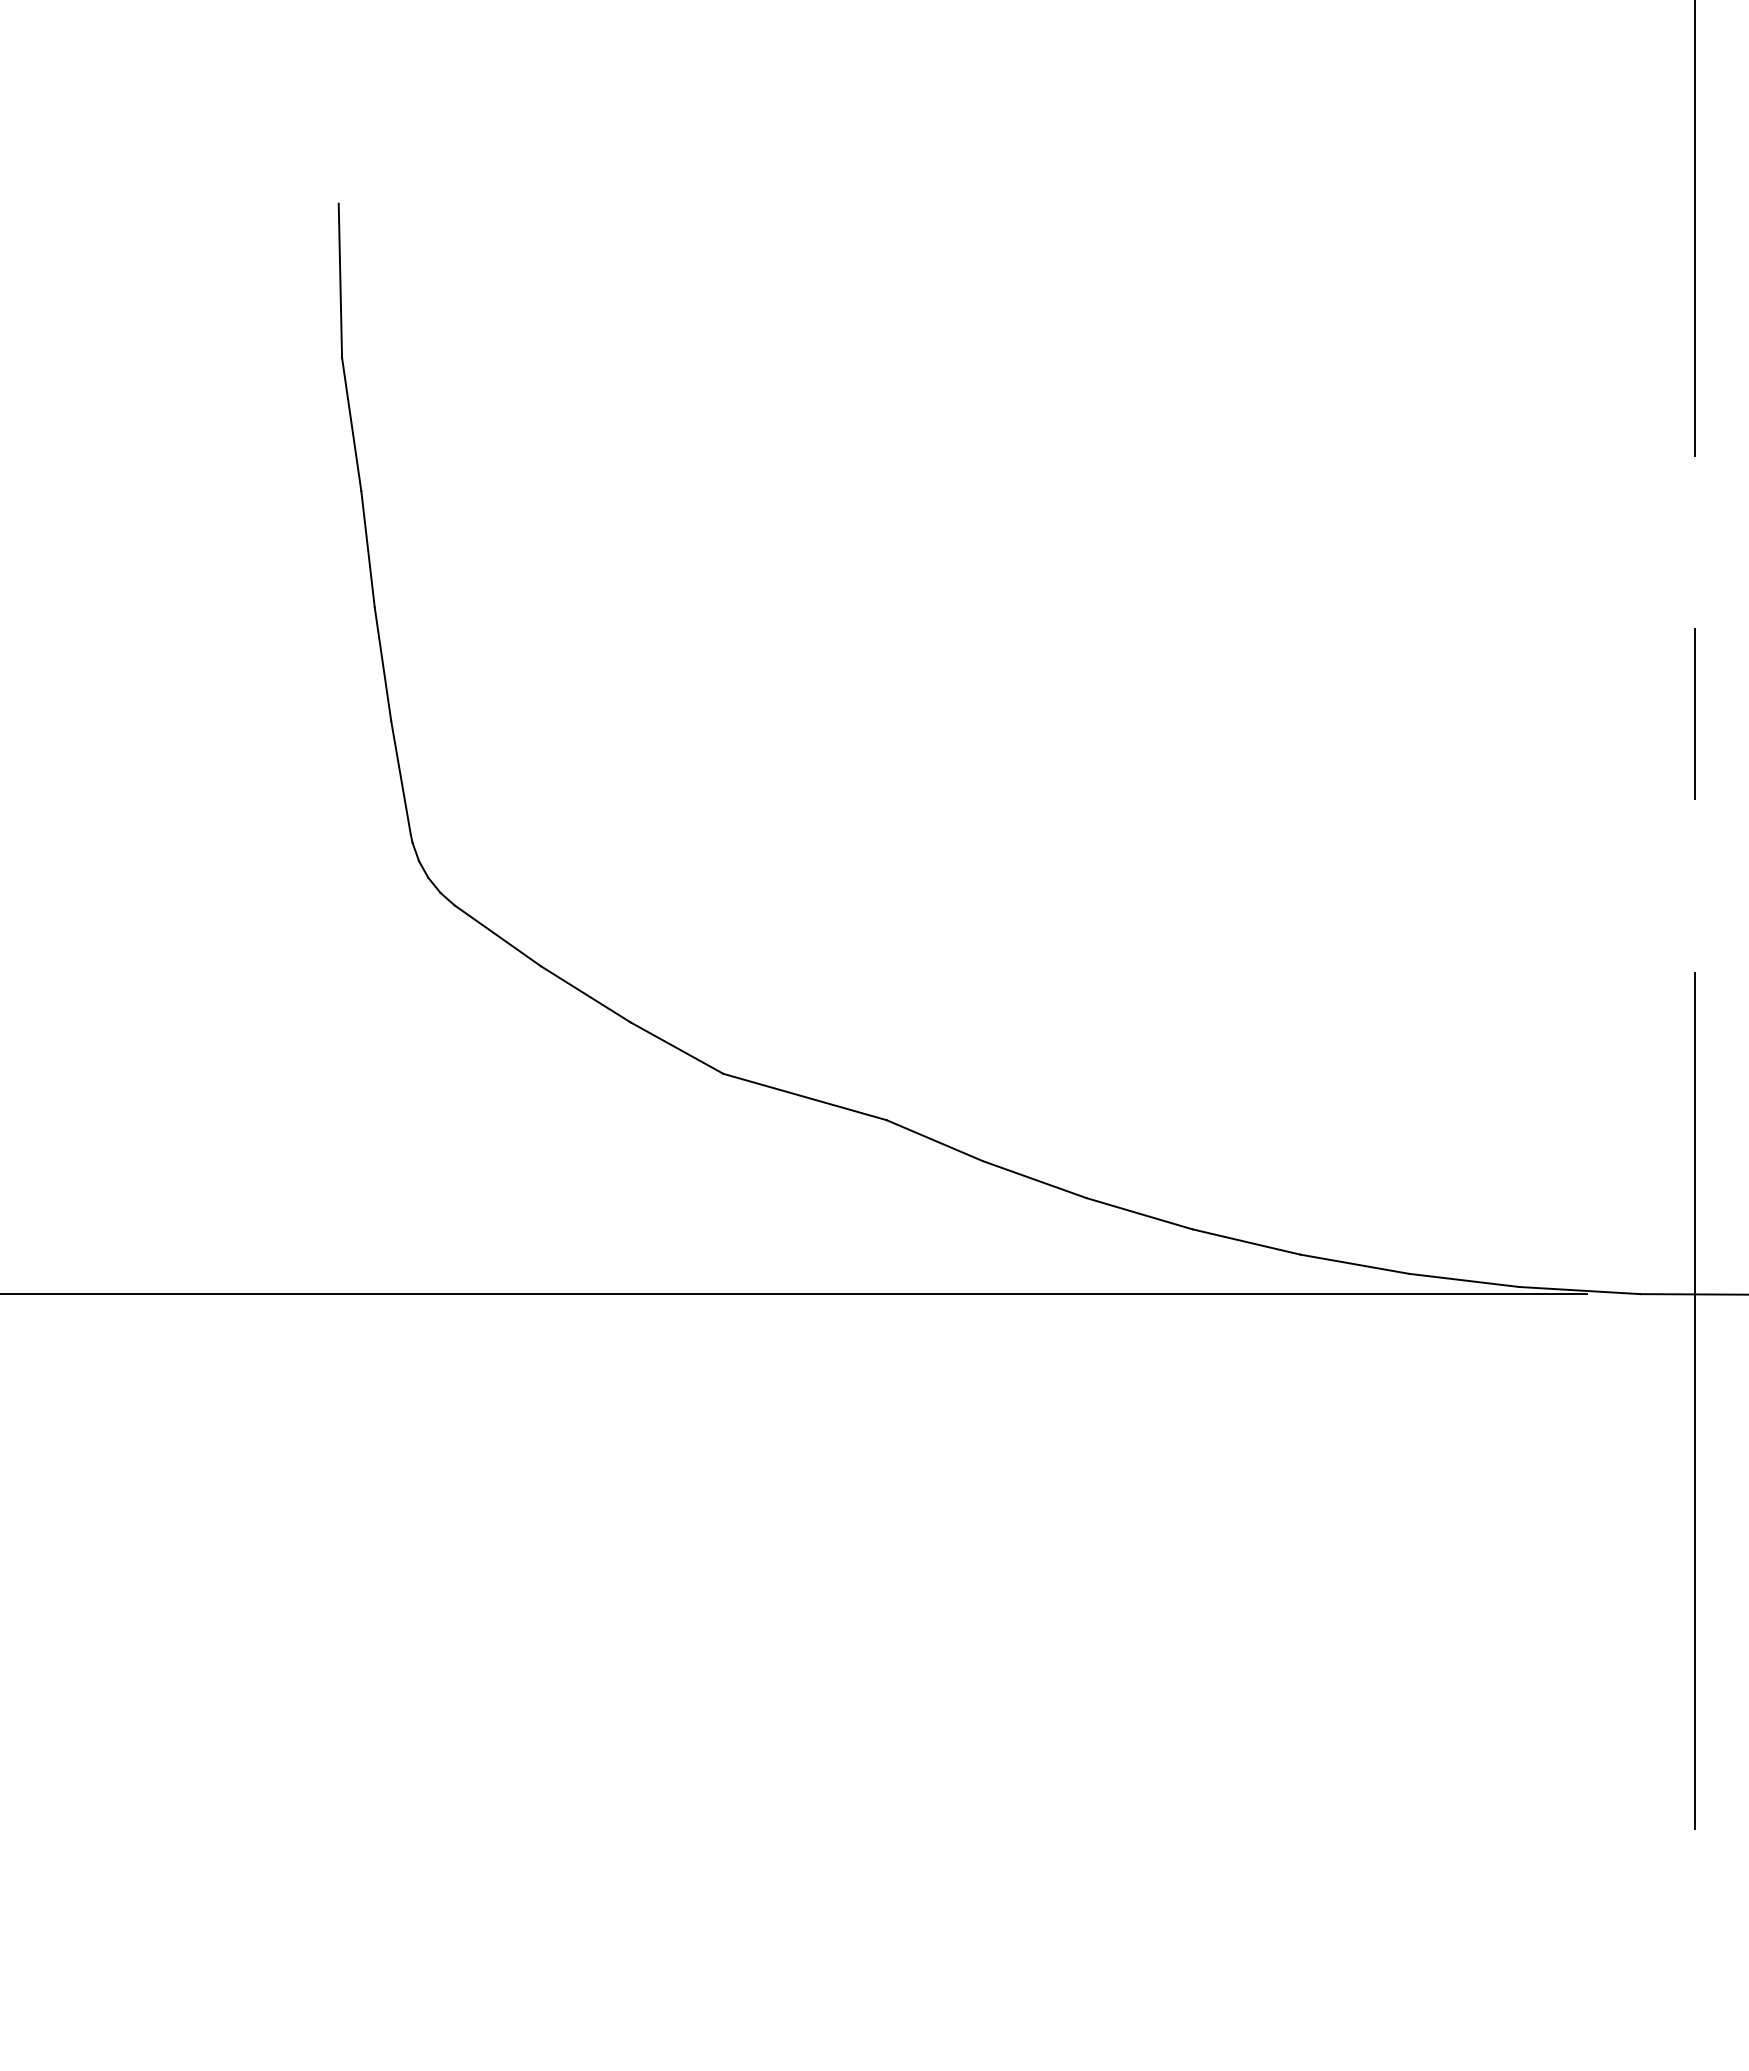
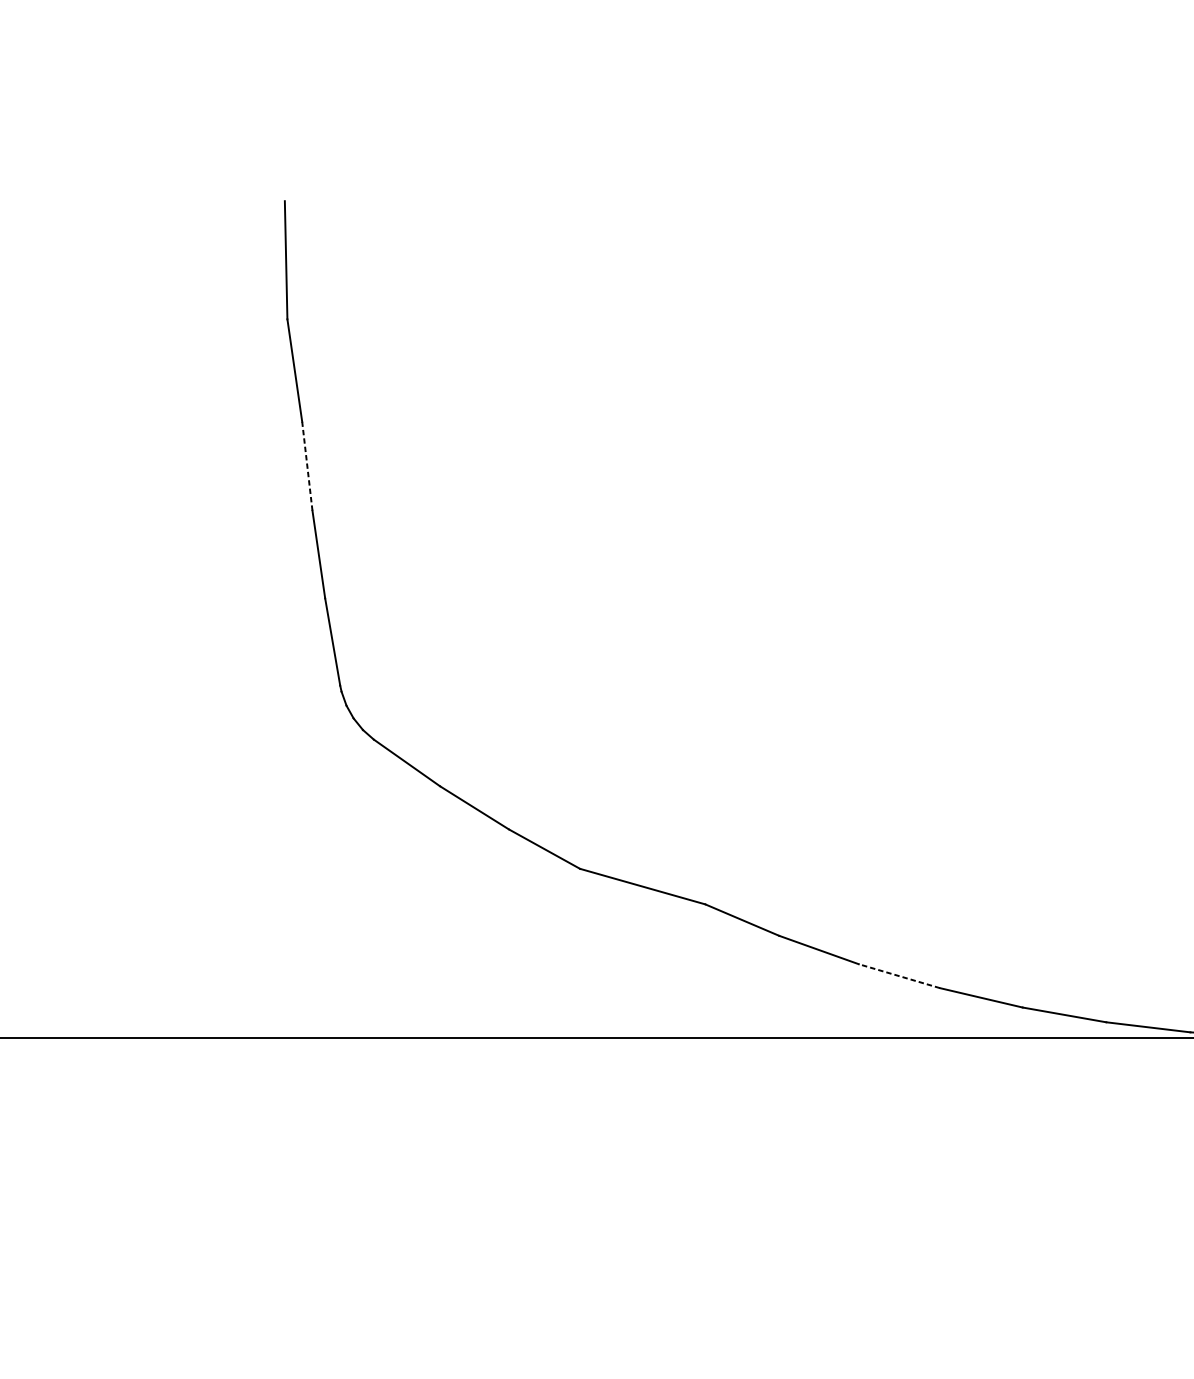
line: (367, 548) -> (306, 465), solid -> dashed
line: (1139, 1213) -> (899, 975), solid -> dashed

